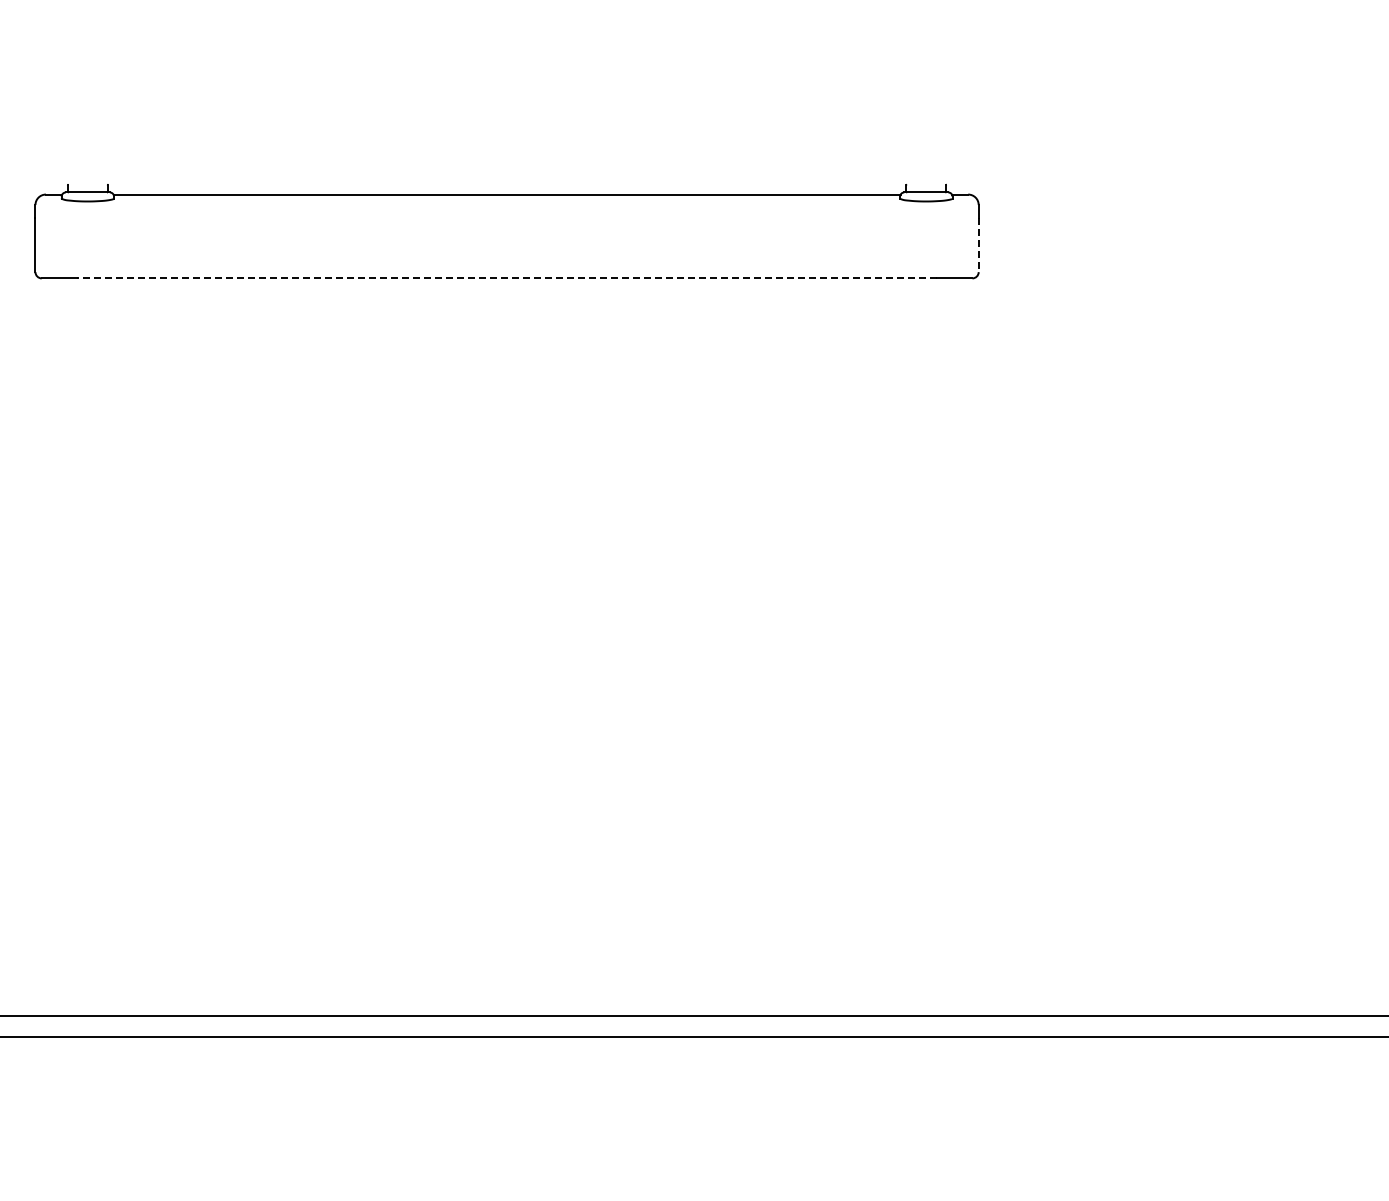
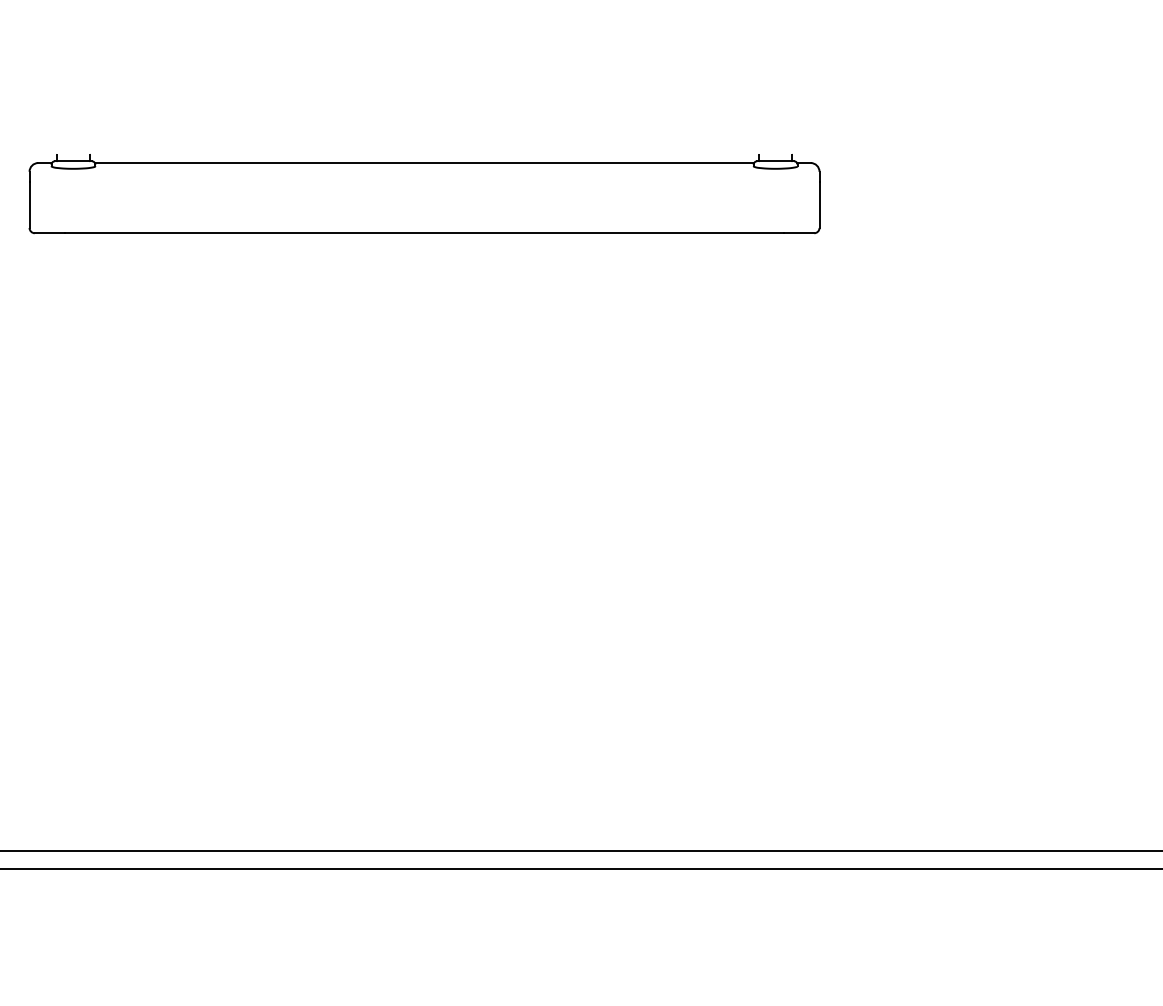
line: (978, 245) -> (819, 205), dashed -> solid
line: (507, 278) -> (424, 233), dashed -> solid

